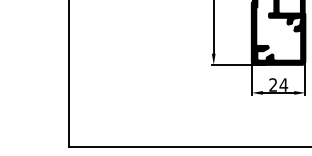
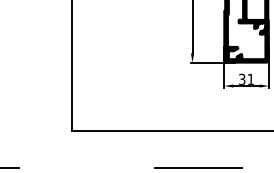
text: (278, 85) -> (246, 79), 24 -> 31

